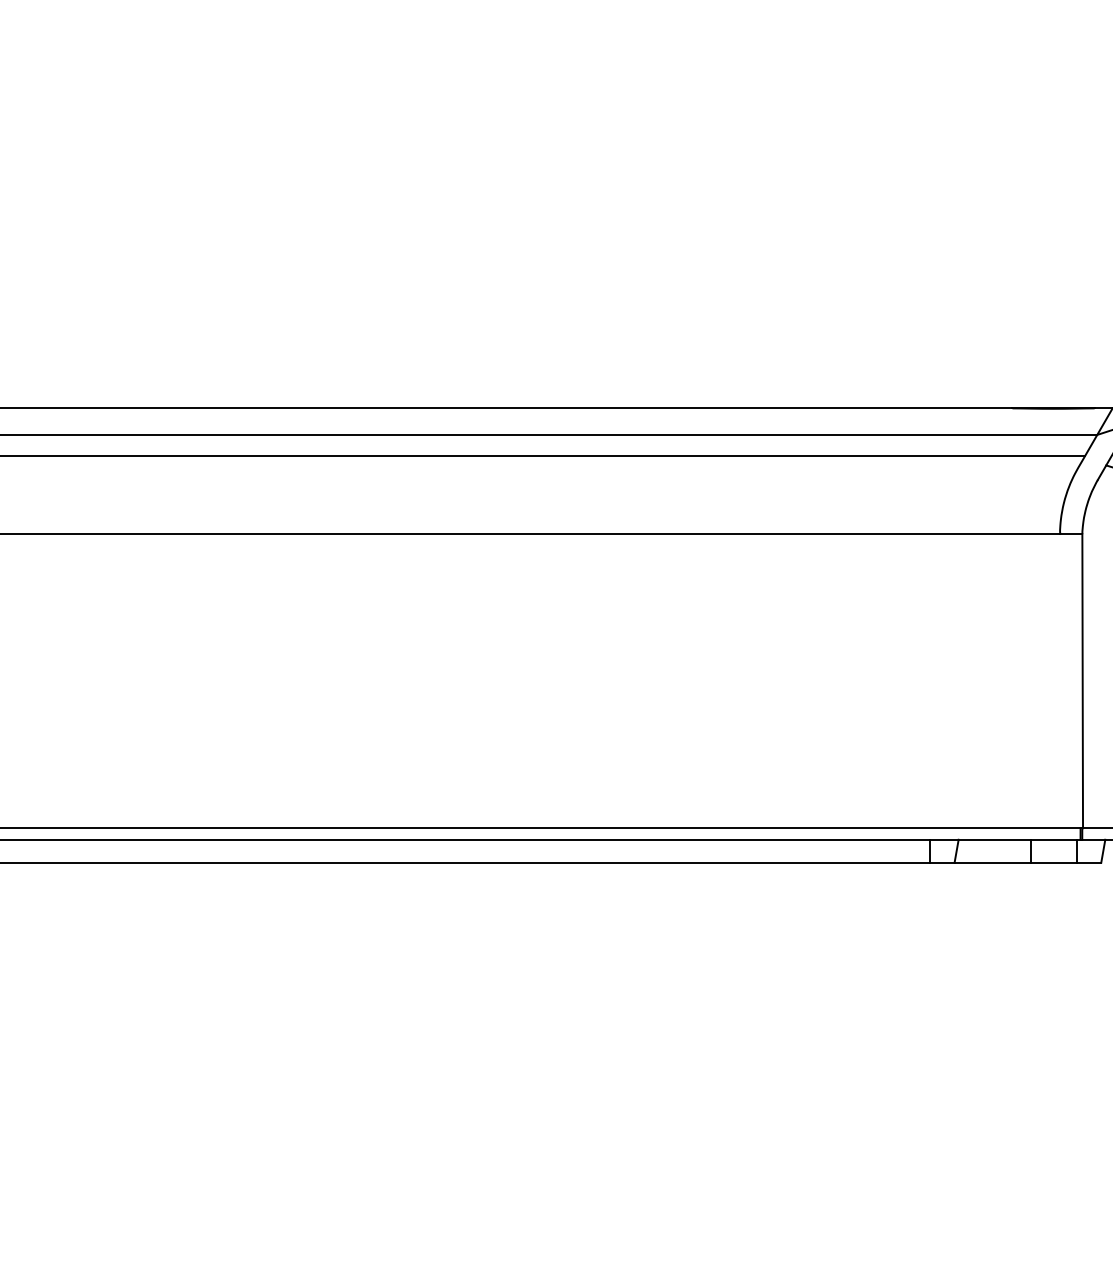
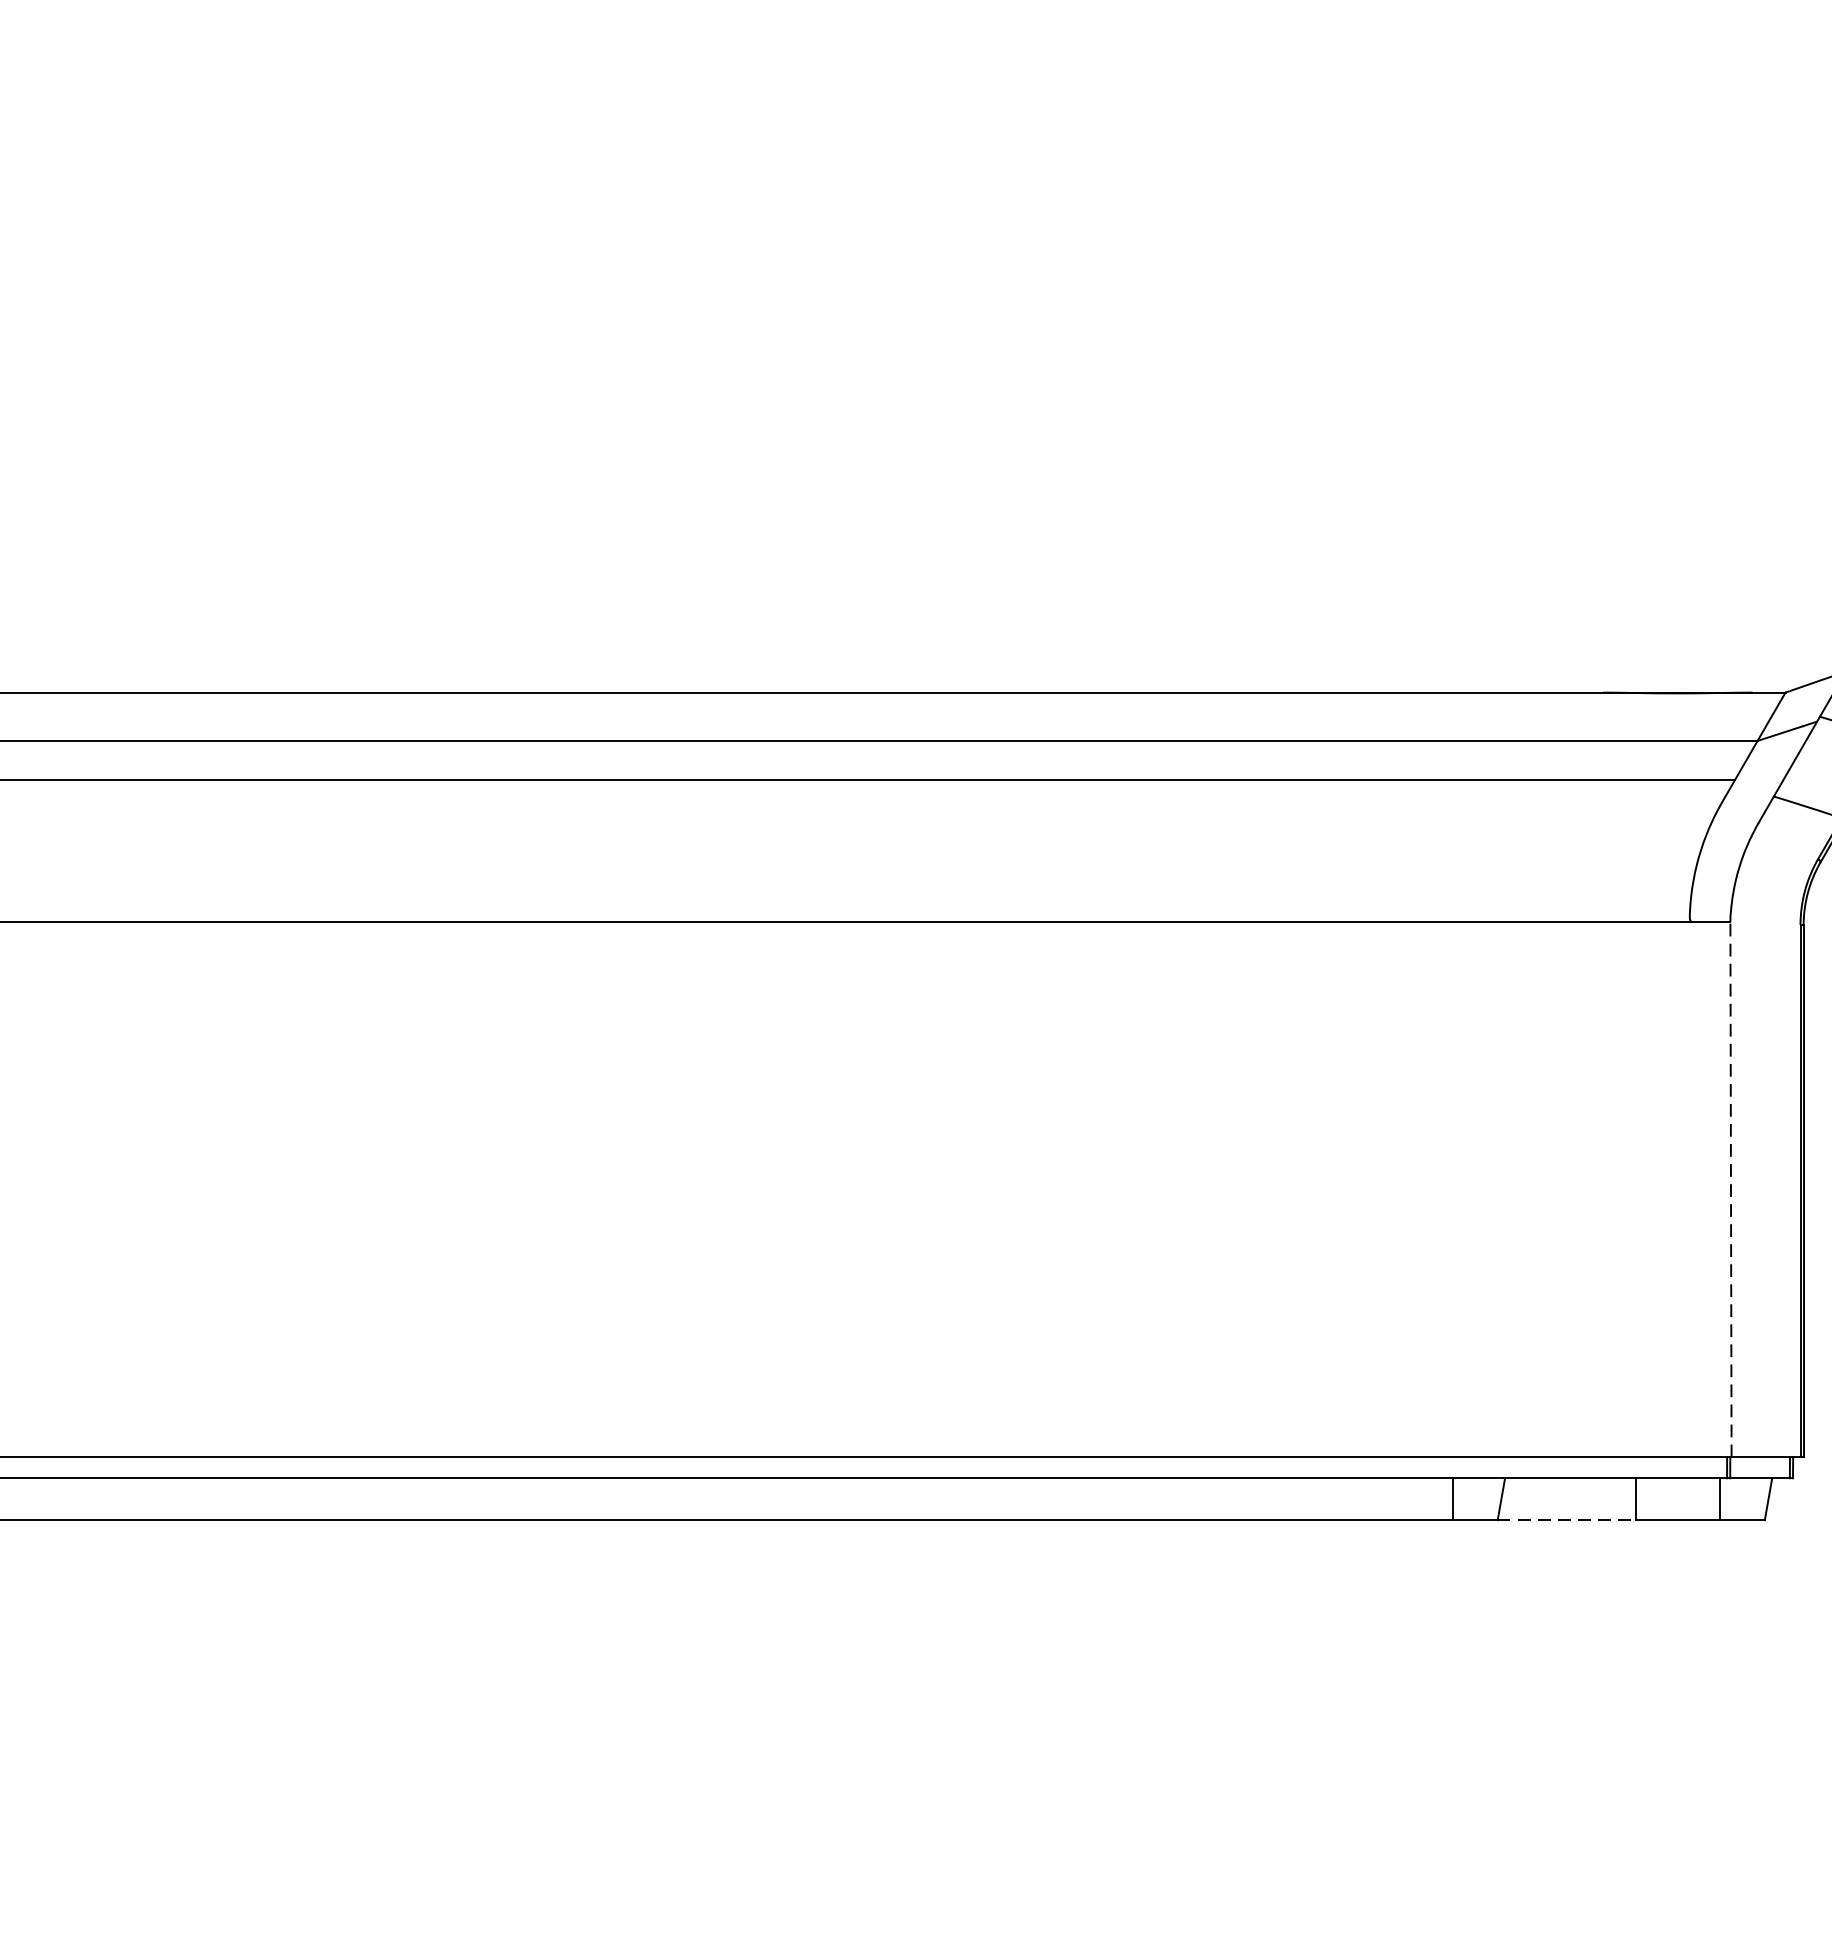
line: (1082, 680) -> (1730, 1188), solid -> dashed
line: (992, 862) -> (1566, 1519), solid -> dashed

